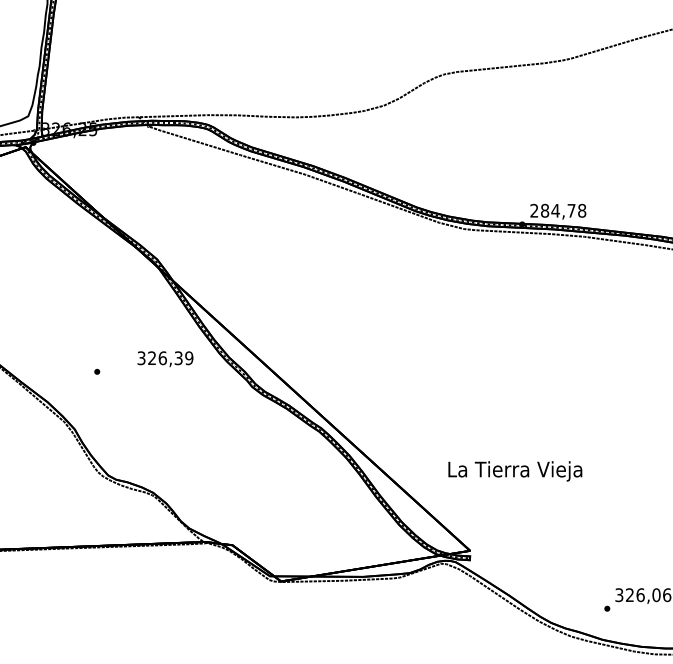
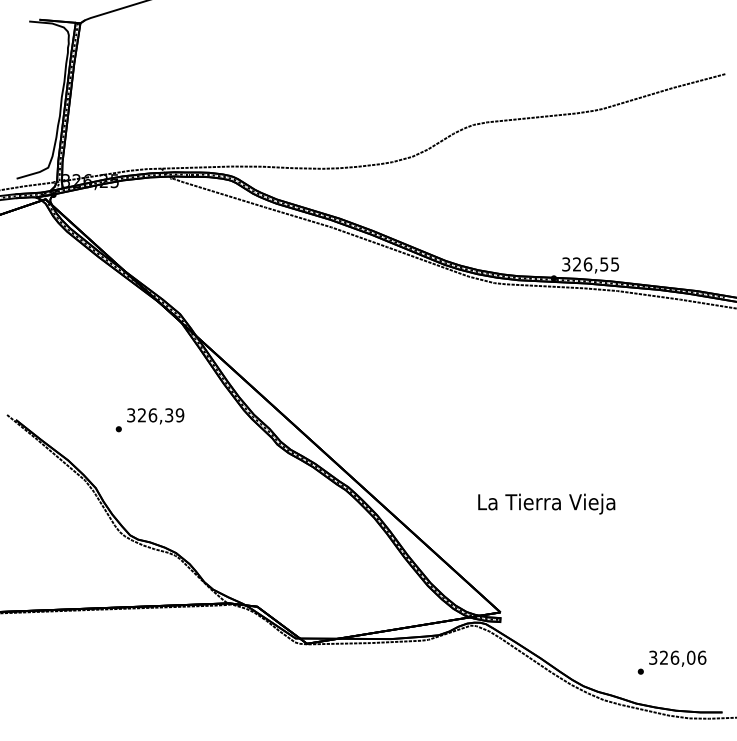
text: (558, 210) -> (590, 264), 284,78 -> 326,55
text: (165, 359) -> (155, 416), moved
text: (515, 470) -> (546, 503), moved

